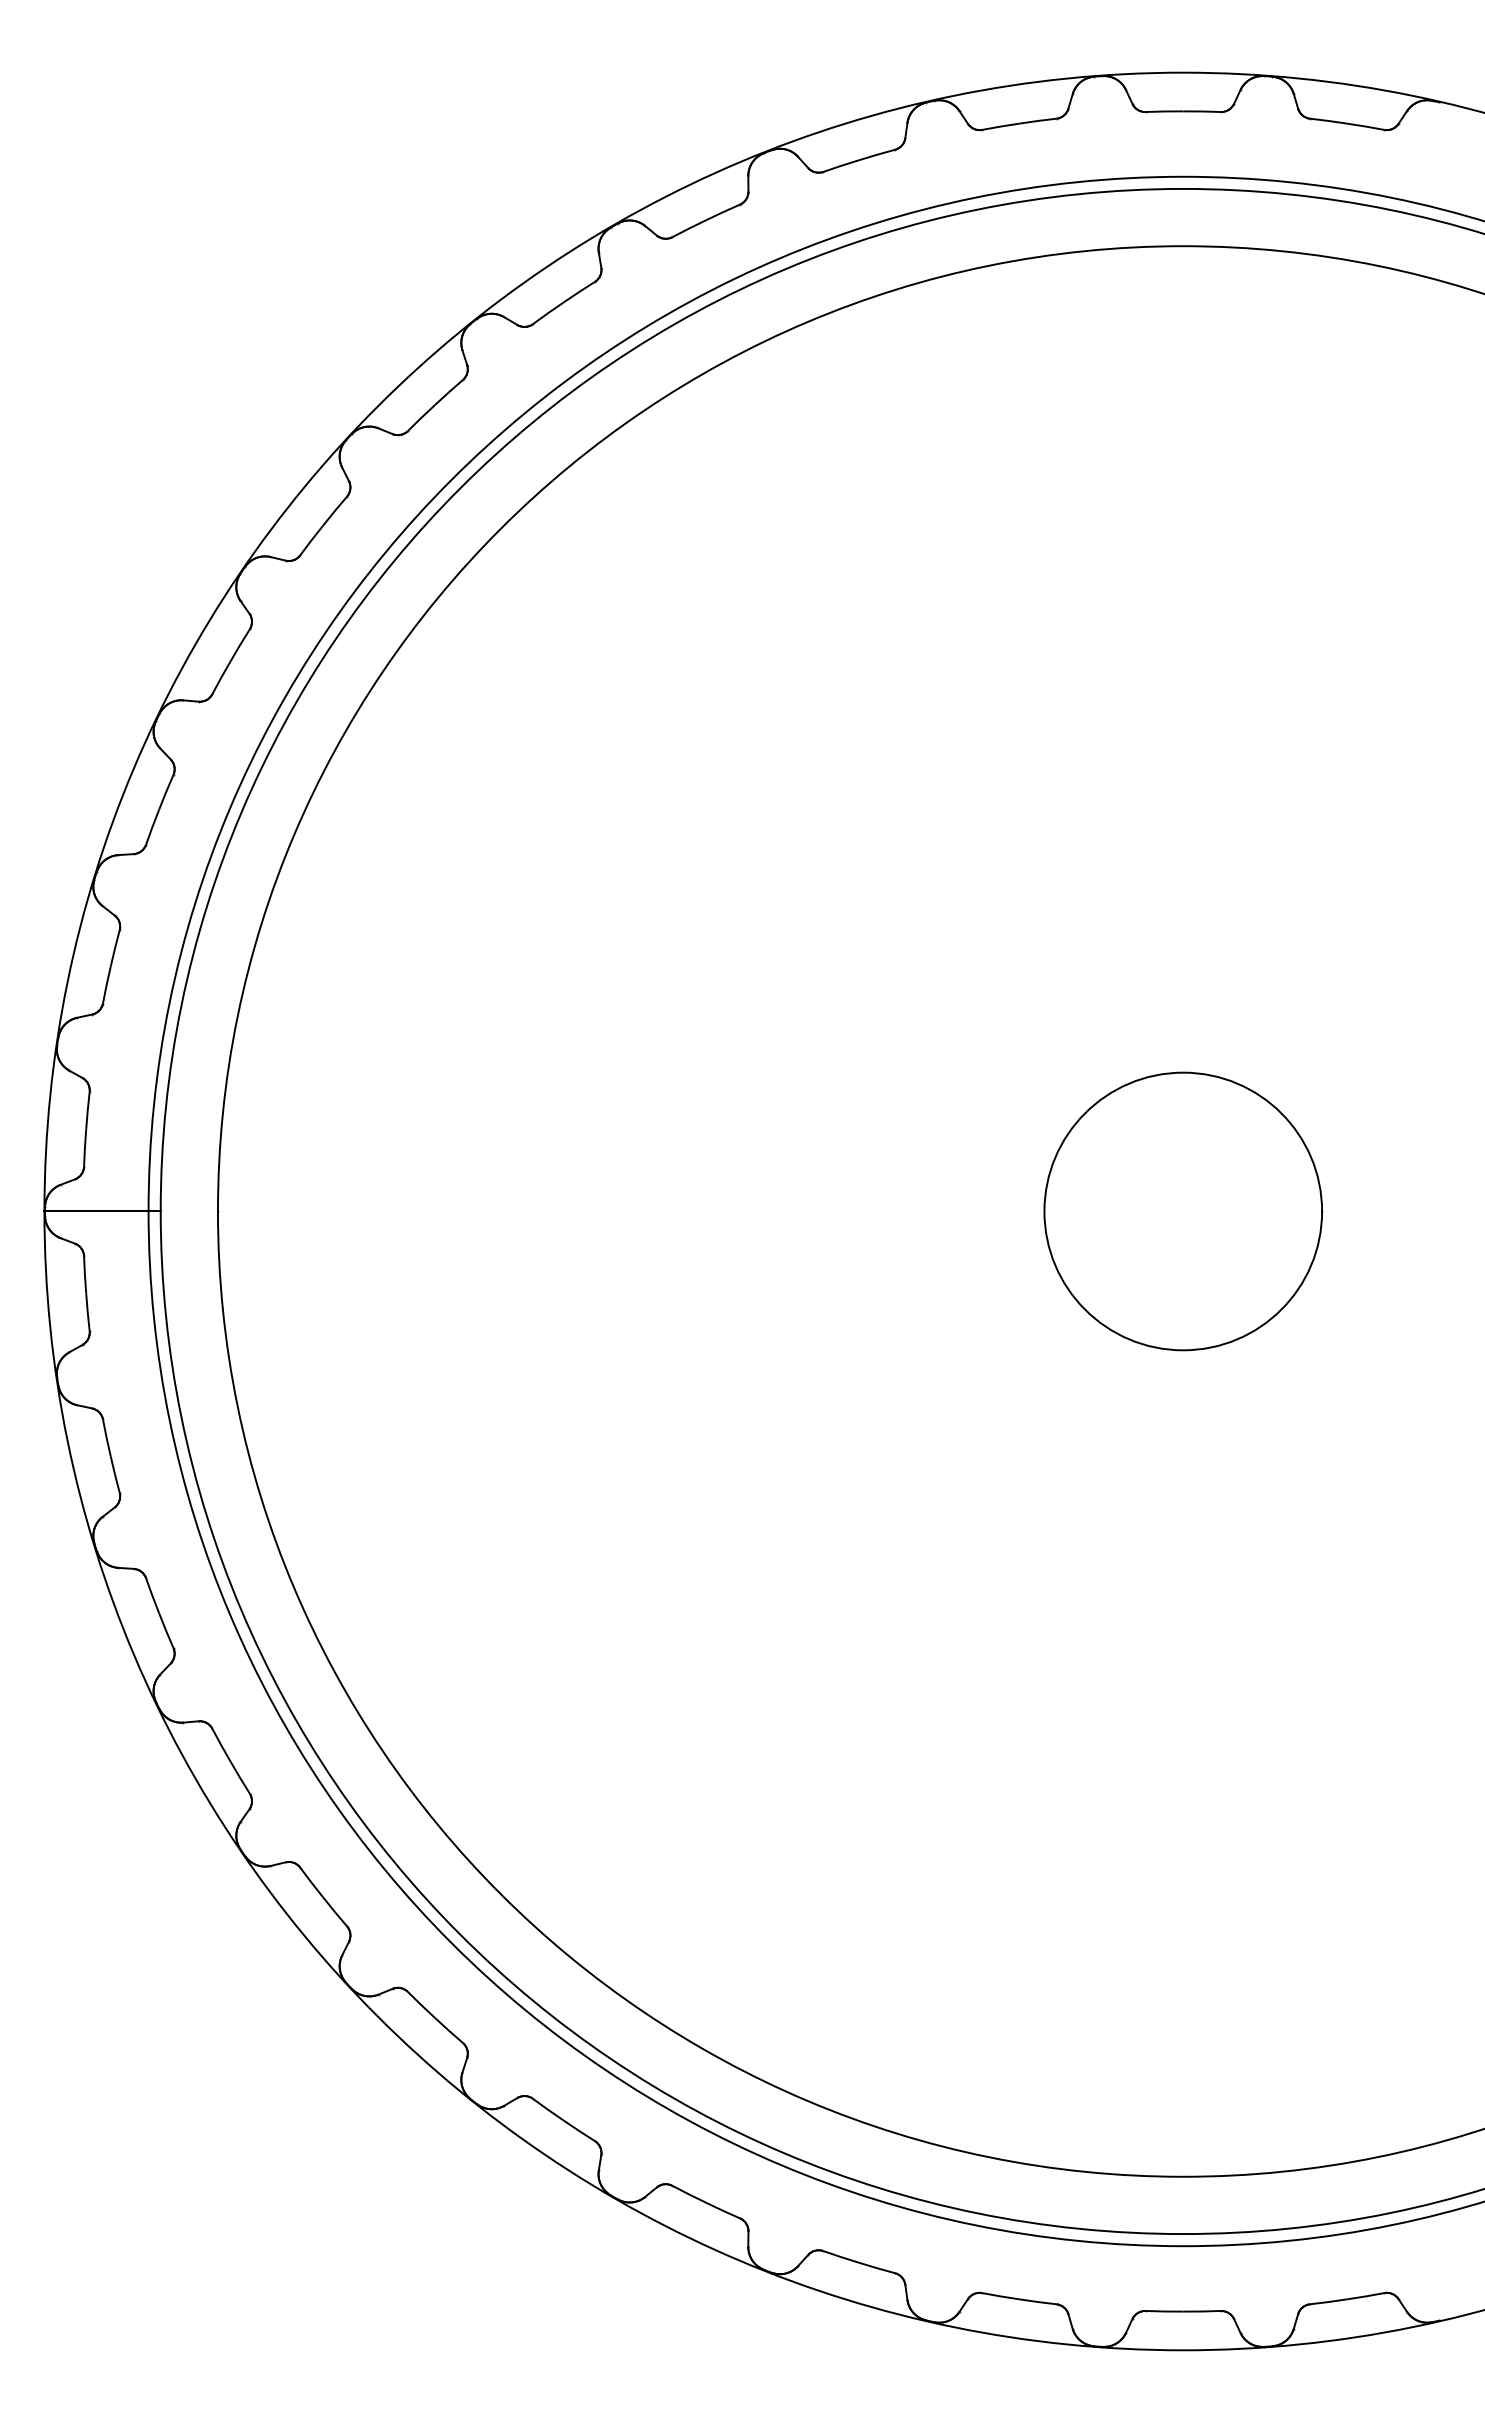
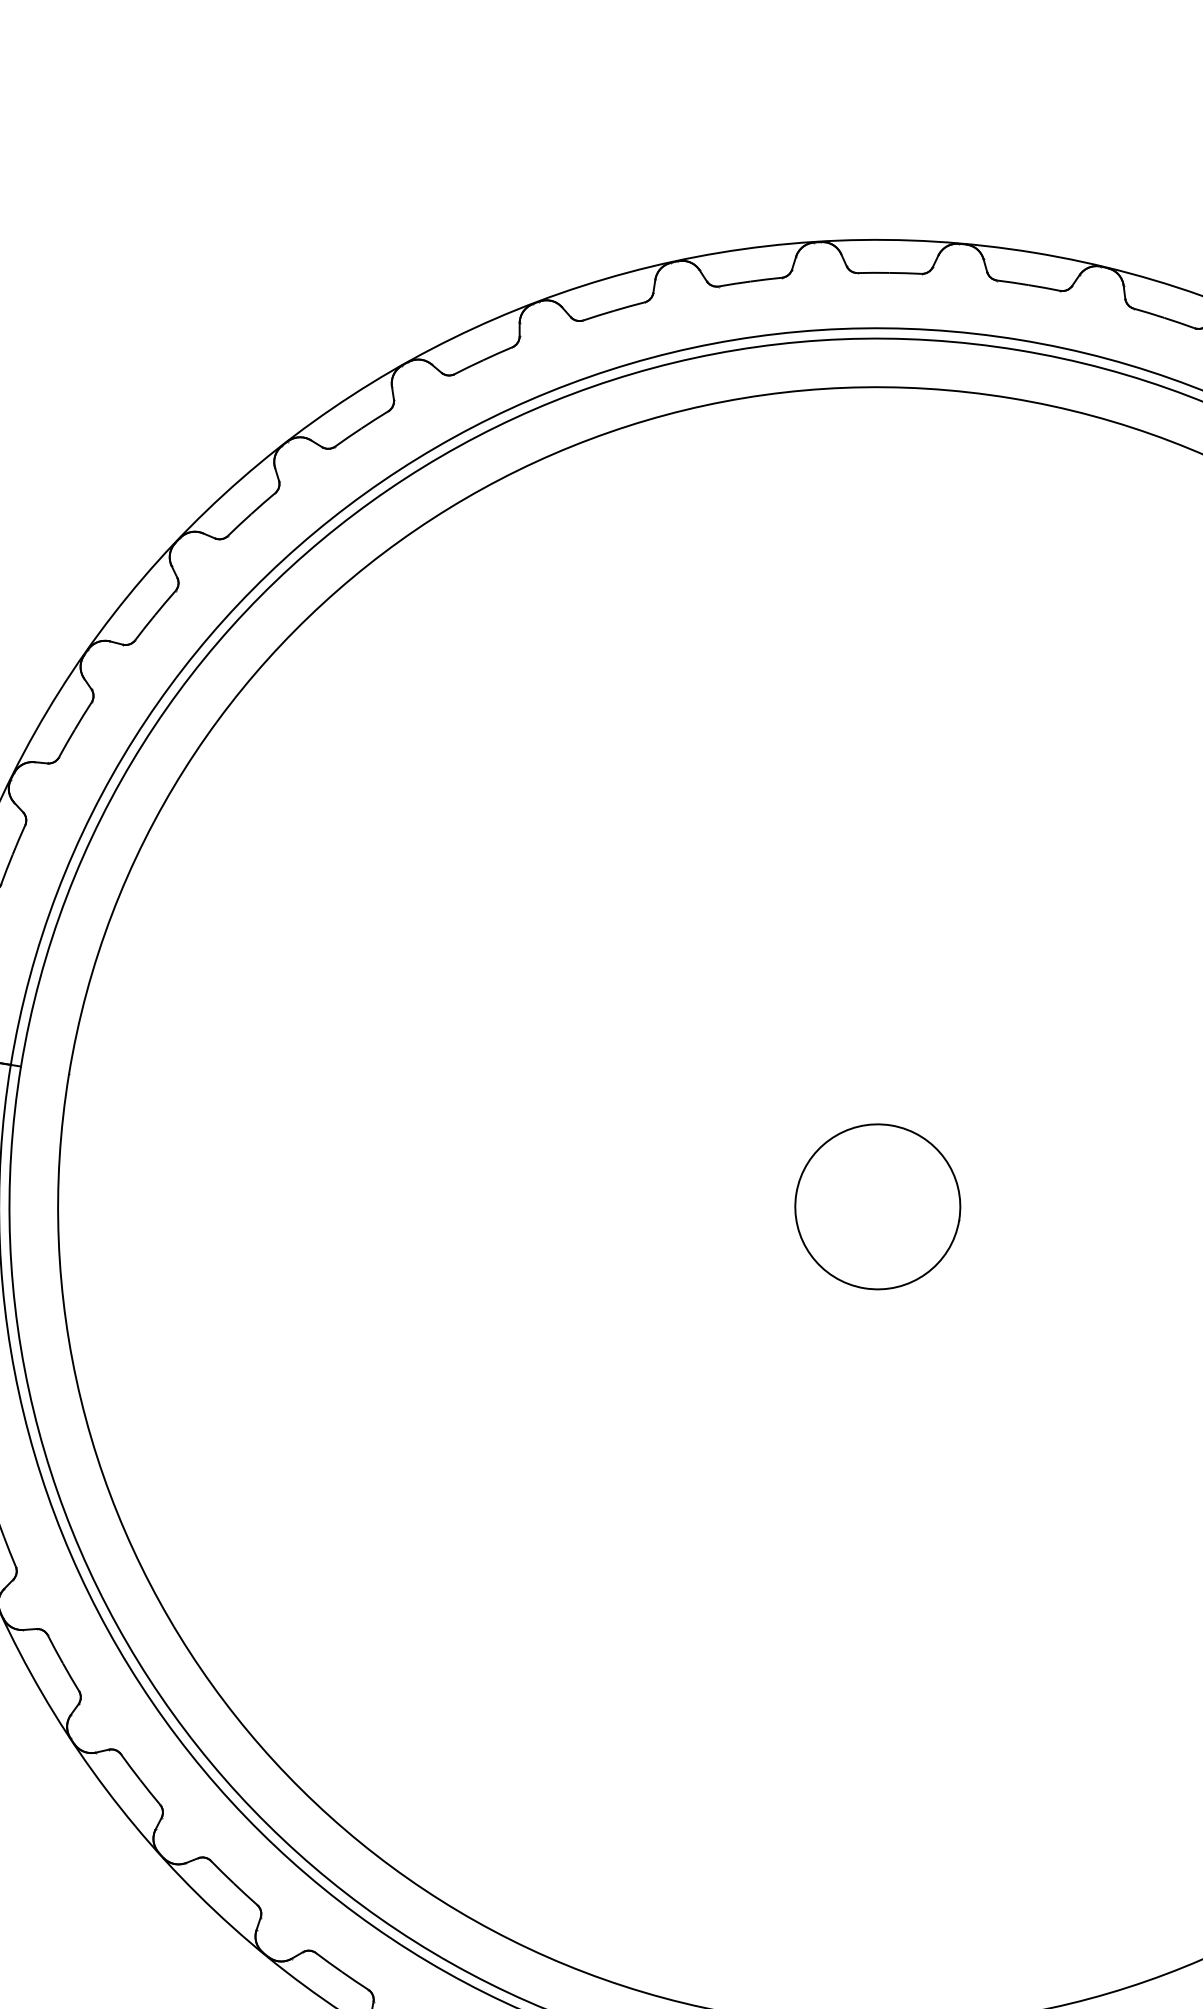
part: (1183, 1211) -> (877, 1206), size x0.7

